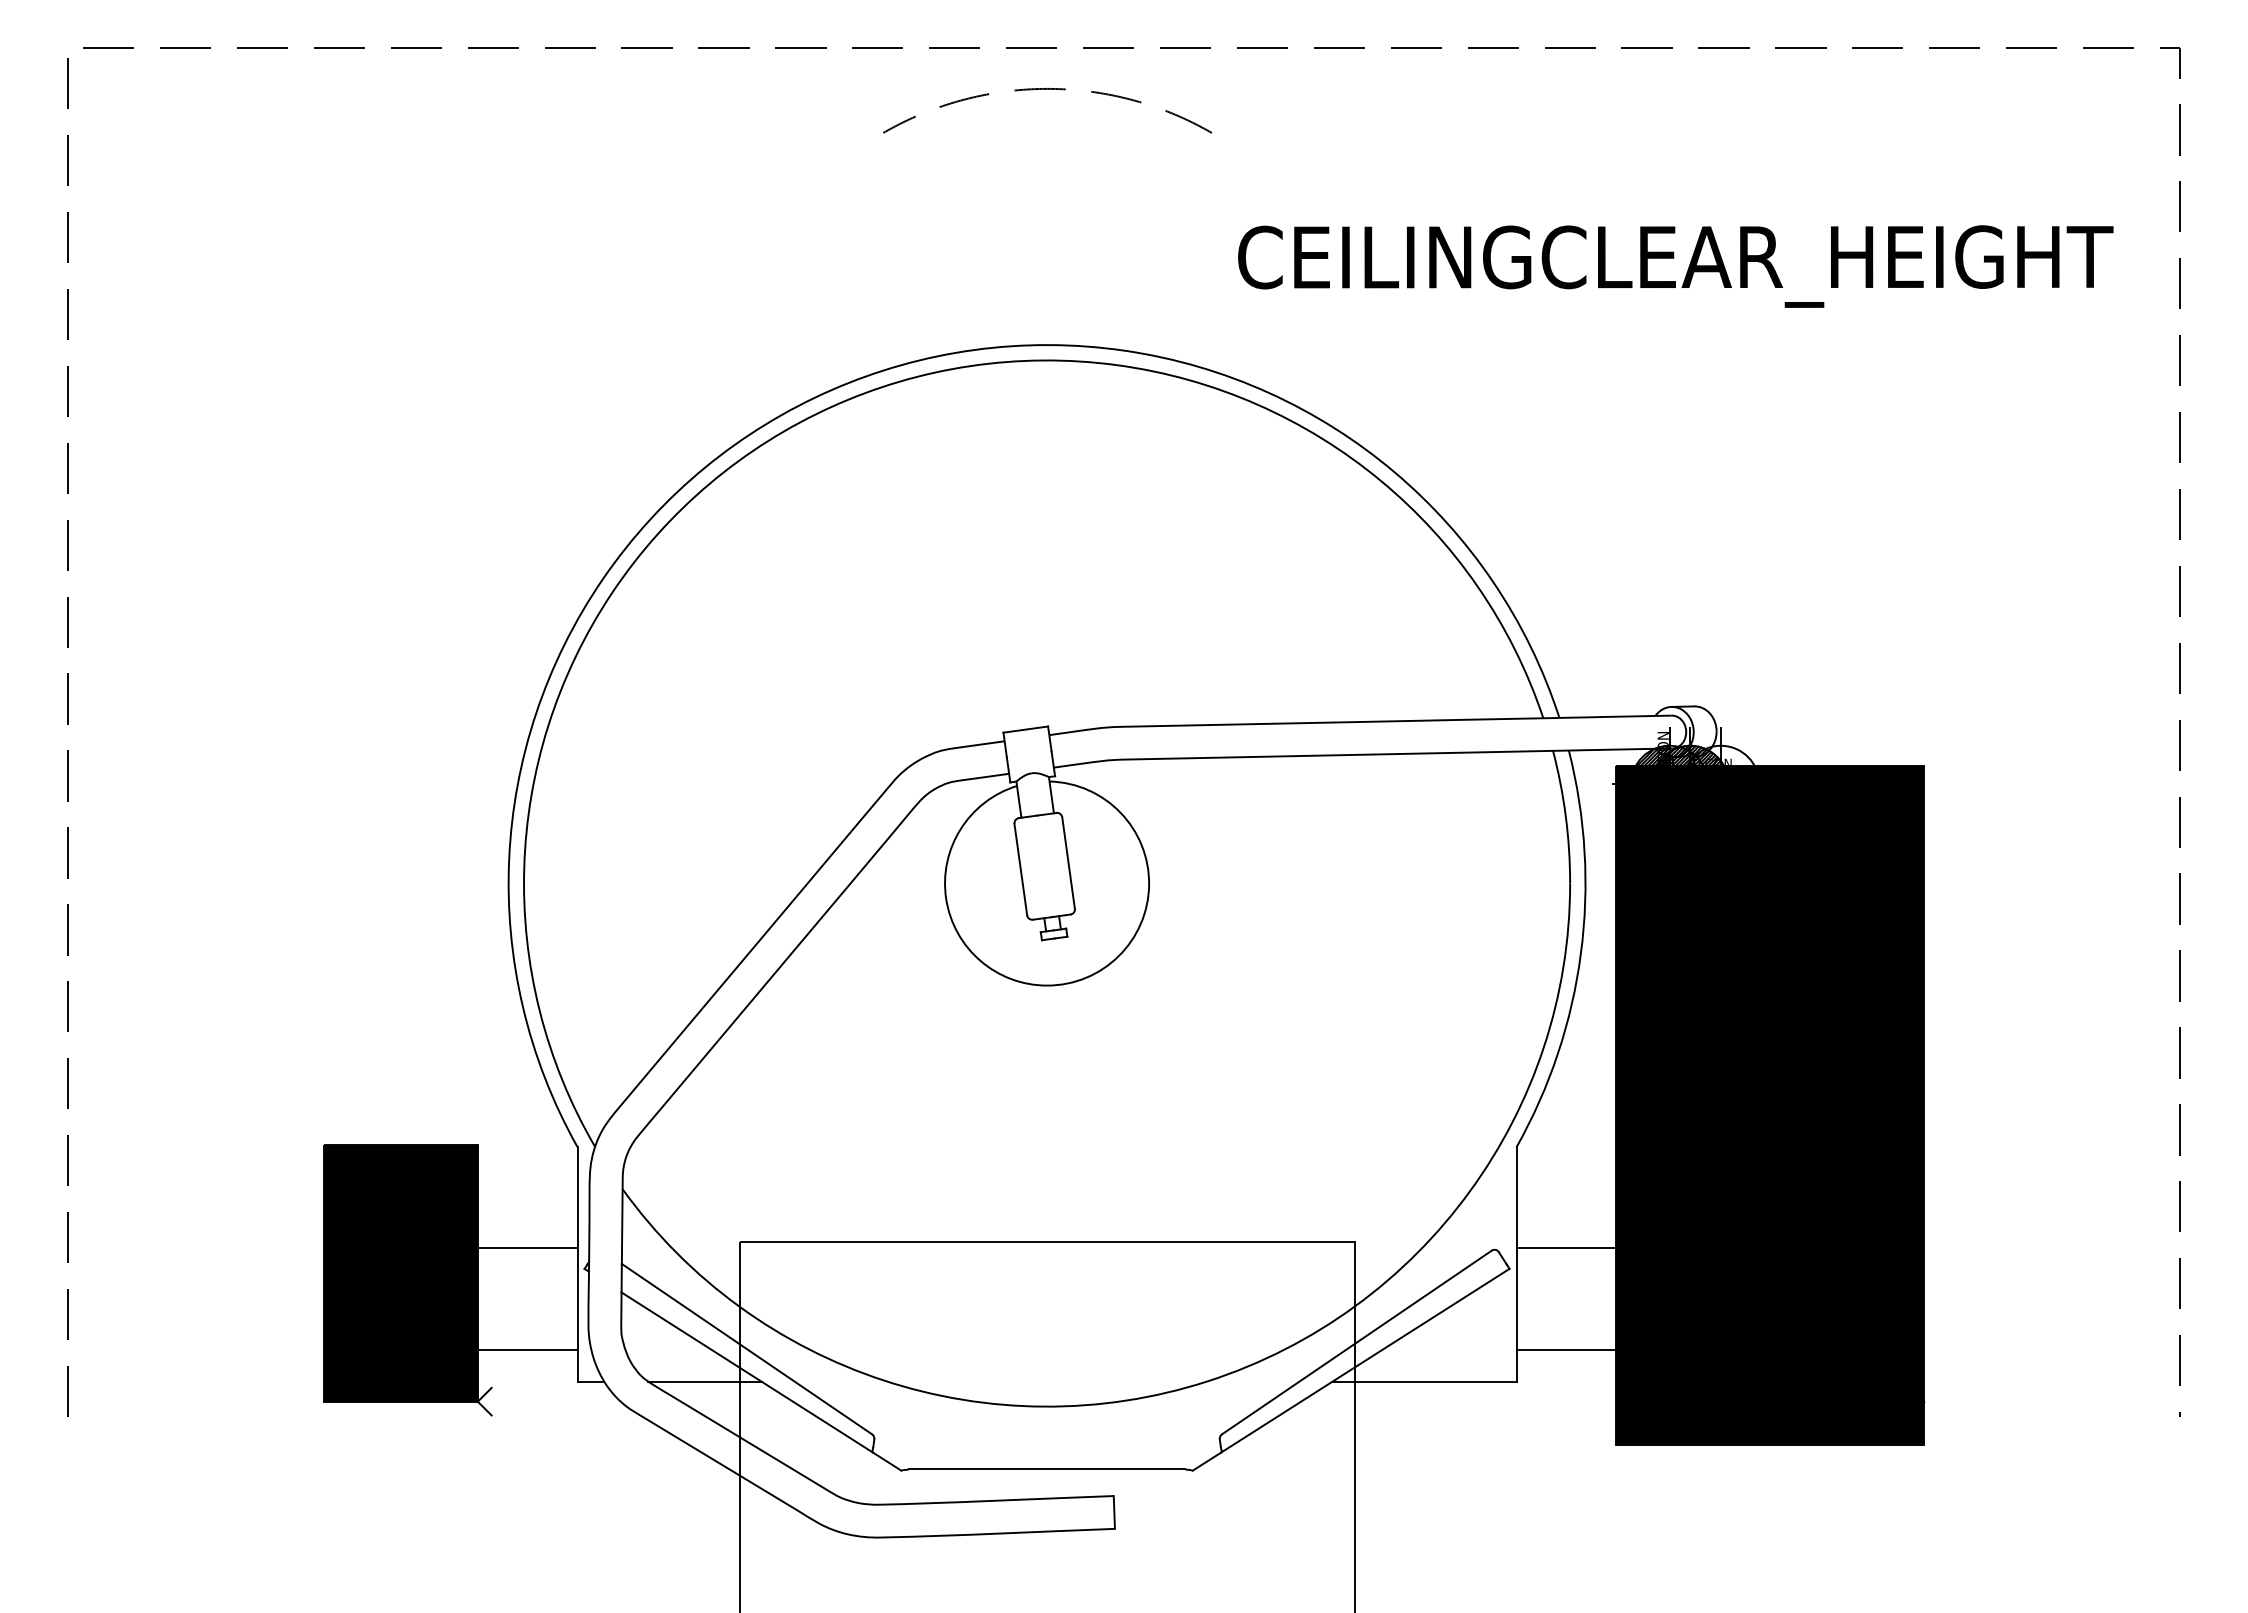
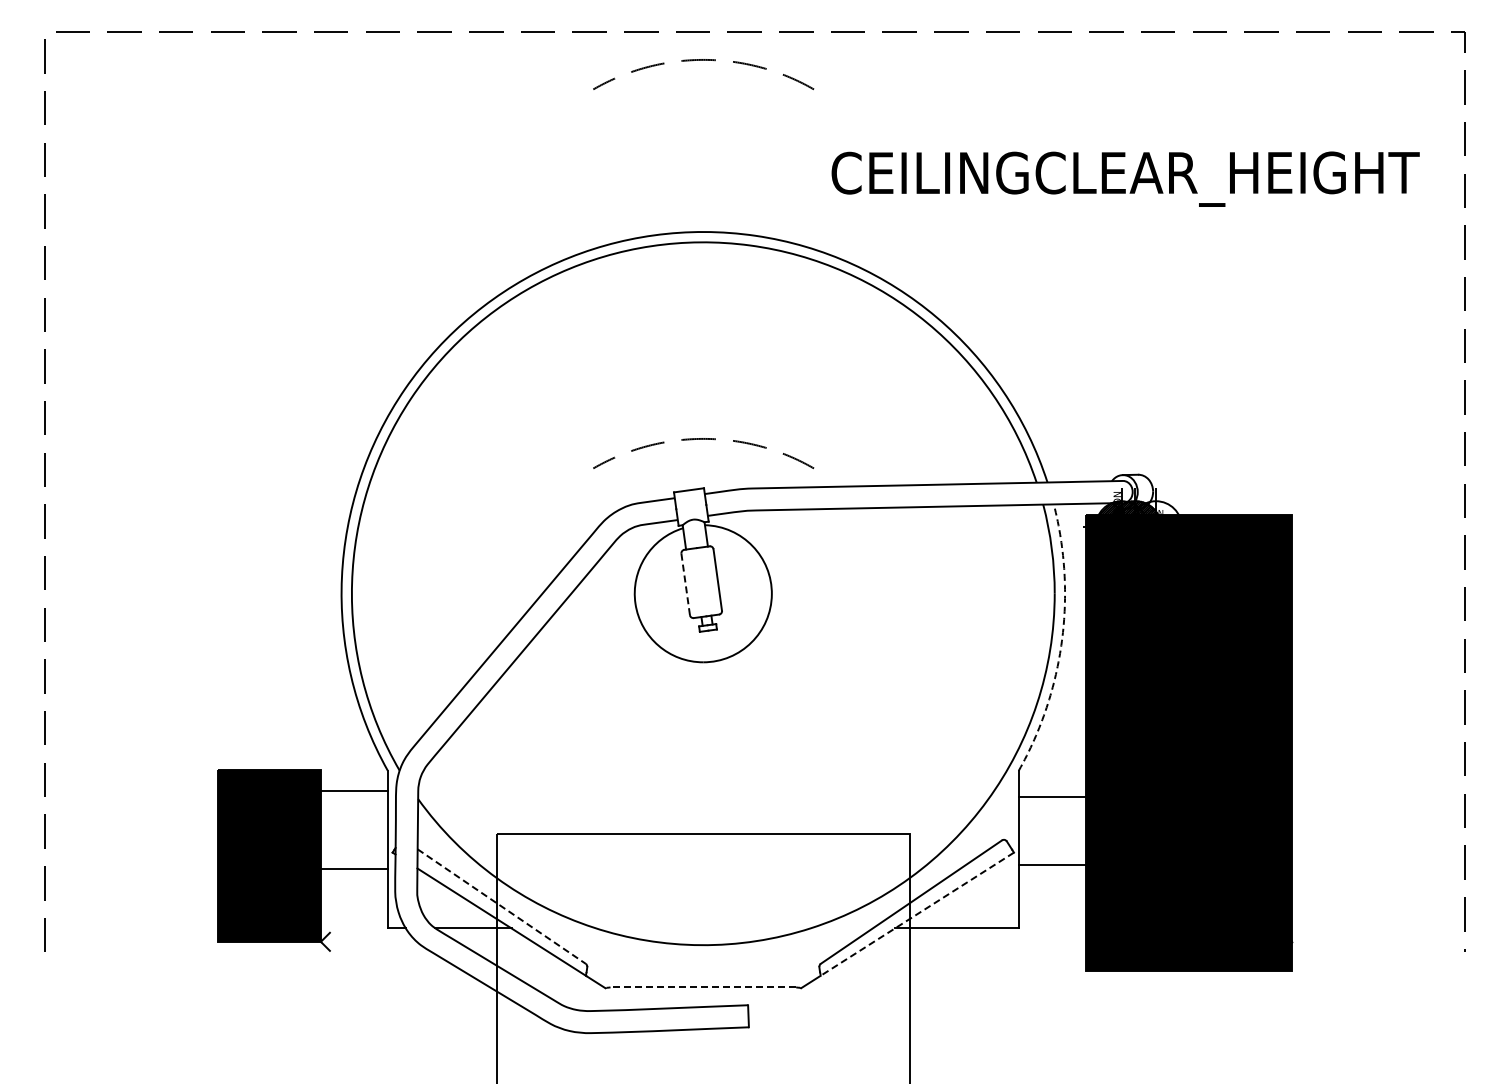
arc: (1047, 653) -> (703, 439), added
line: (1020, 869) -> (685, 584), solid -> dashed
arc: (1580, 954) -> (1061, 641), solid -> dashed
line: (526, 1247) -> (353, 791), moved
line: (1565, 1247) -> (1051, 797), moved
line: (746, 1349) -> (501, 906), solid -> dashed
line: (526, 1350) -> (353, 869), moved
line: (1565, 1350) -> (1051, 865), moved
line: (1365, 1360) -> (917, 914), solid -> dashed
line: (1047, 1469) -> (703, 987), solid -> dashed

